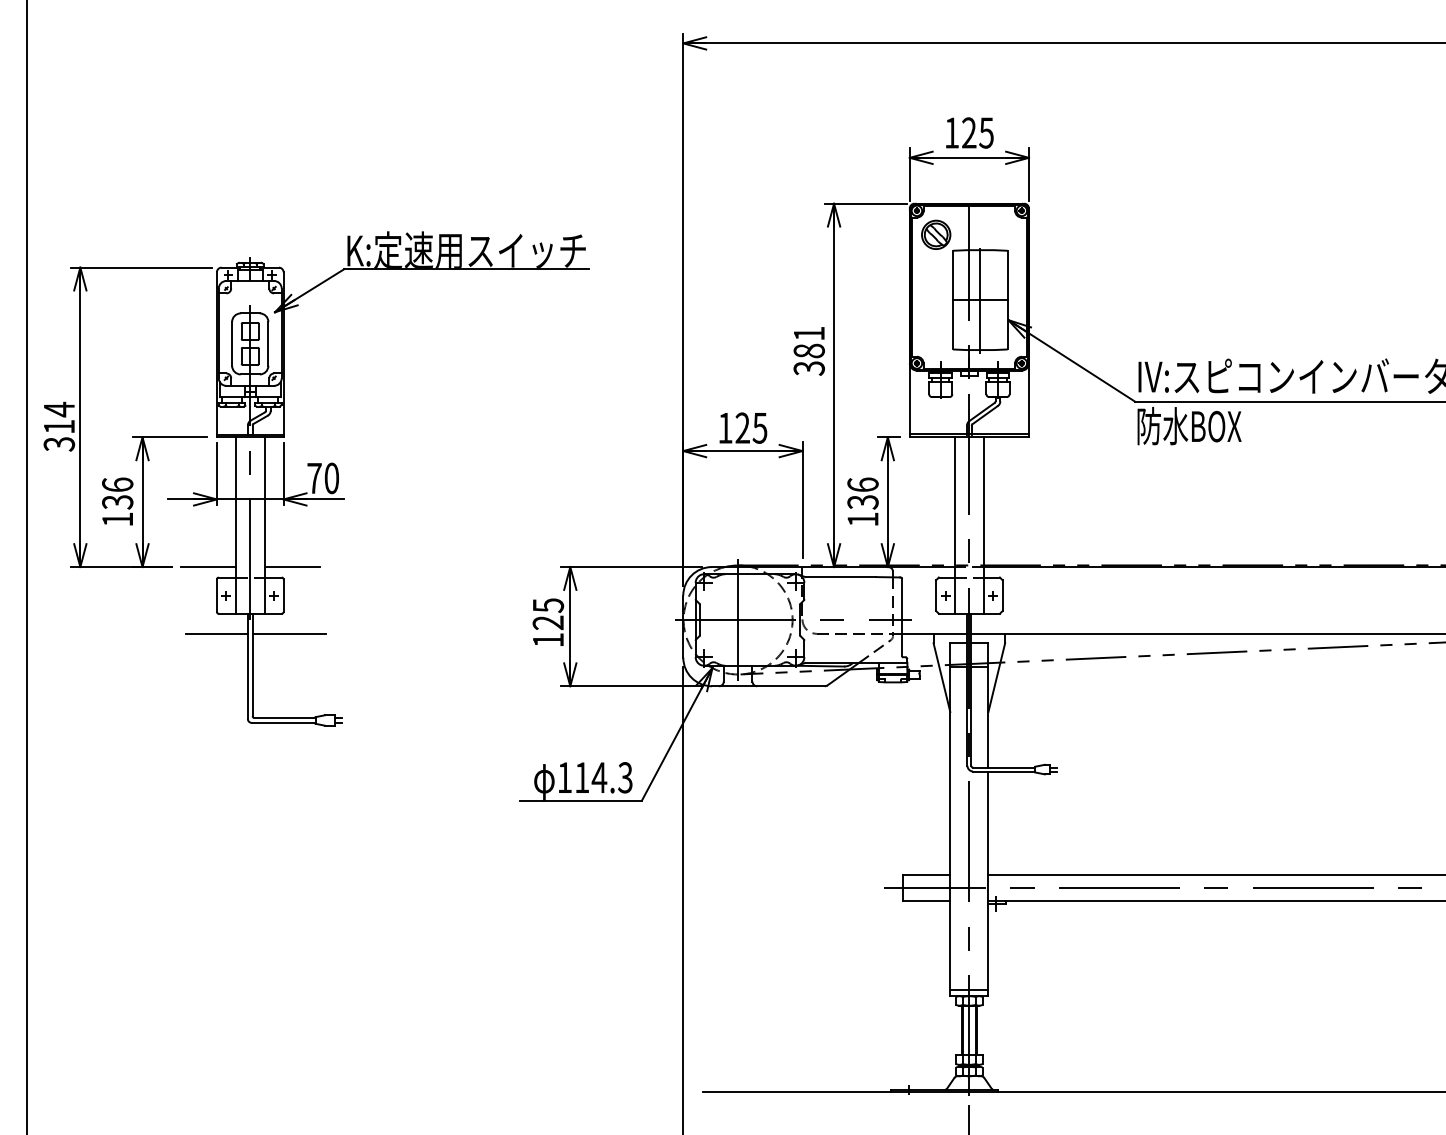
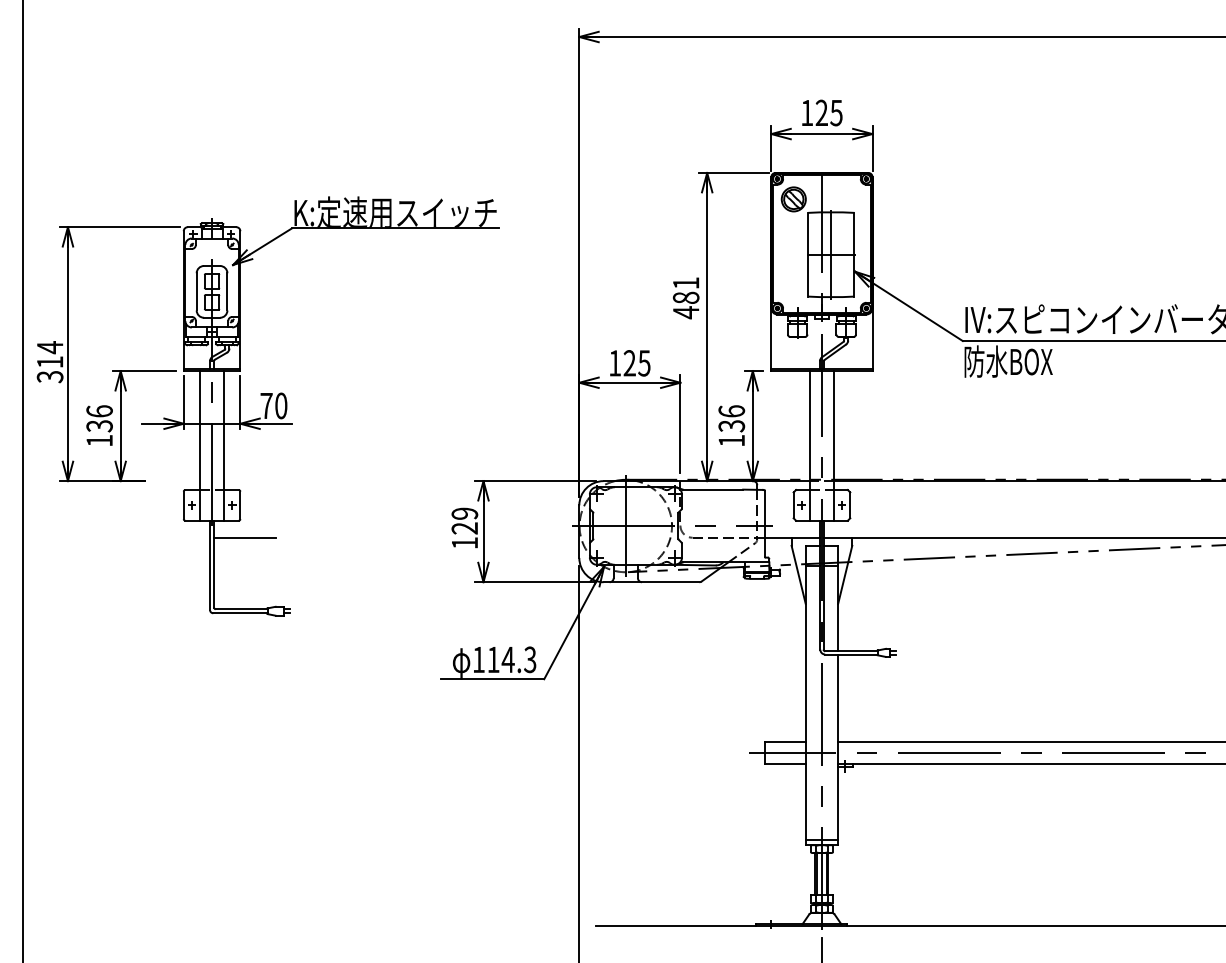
text: (808, 368) -> (685, 312), 381 -> 481
line: (208, 567) -> (176, 481), removed
line: (292, 567) -> (247, 481), removed
text: (547, 605) -> (464, 513), 125 -> 129
line: (216, 633) -> (183, 537), removed

